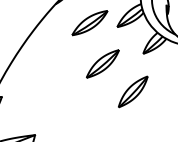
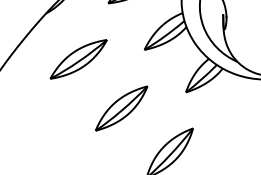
part: (89, 23) -> (78, 60), moved

